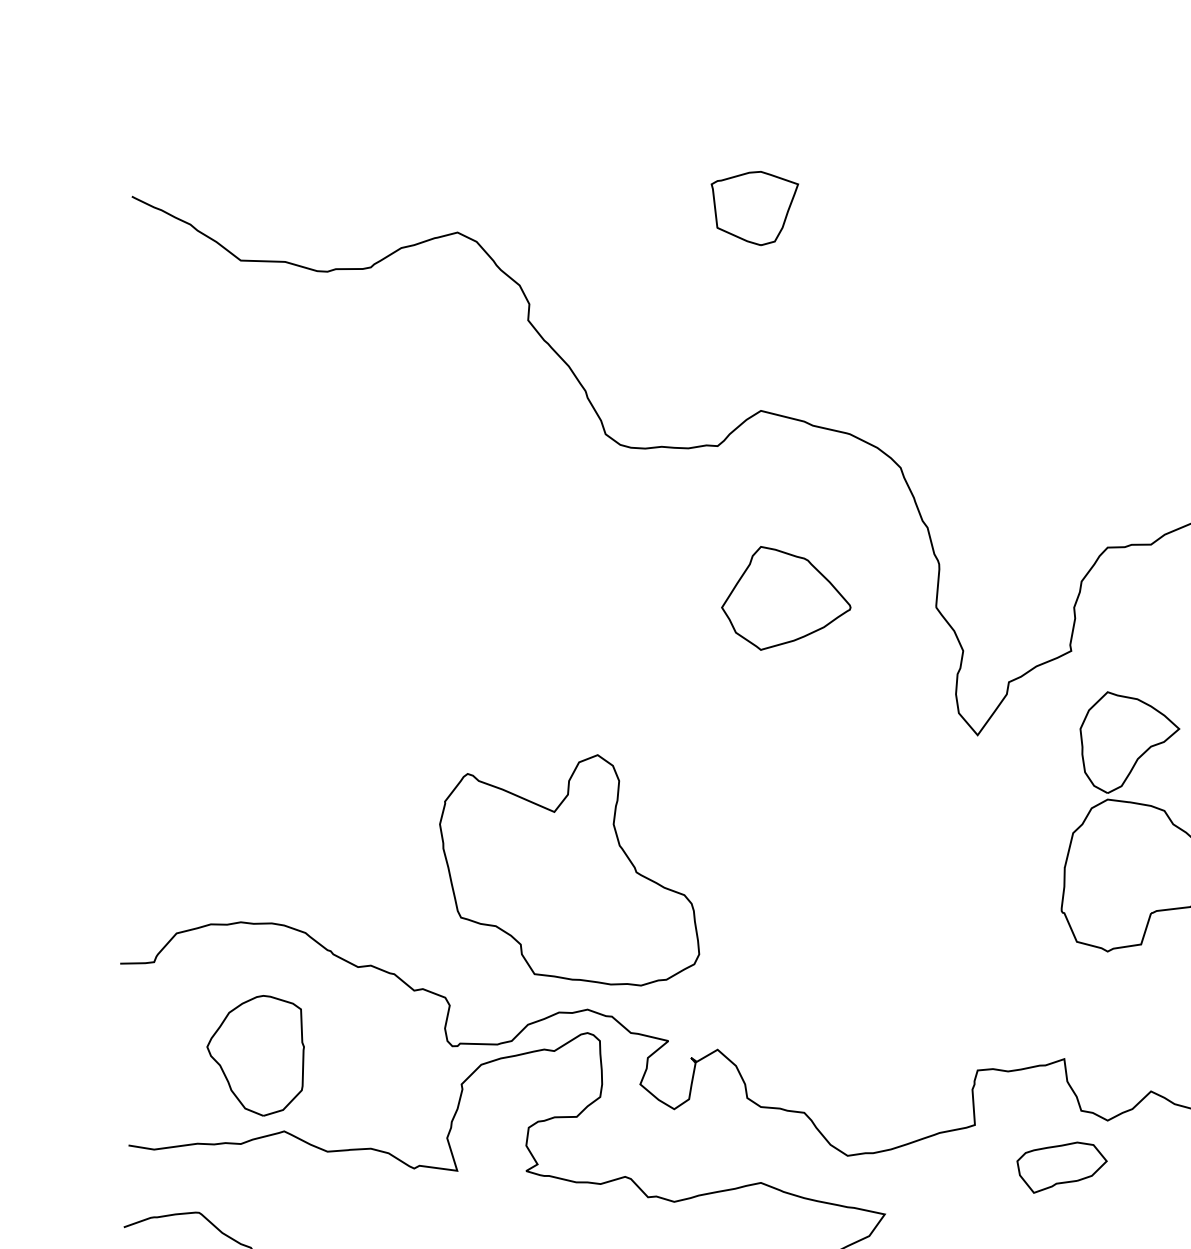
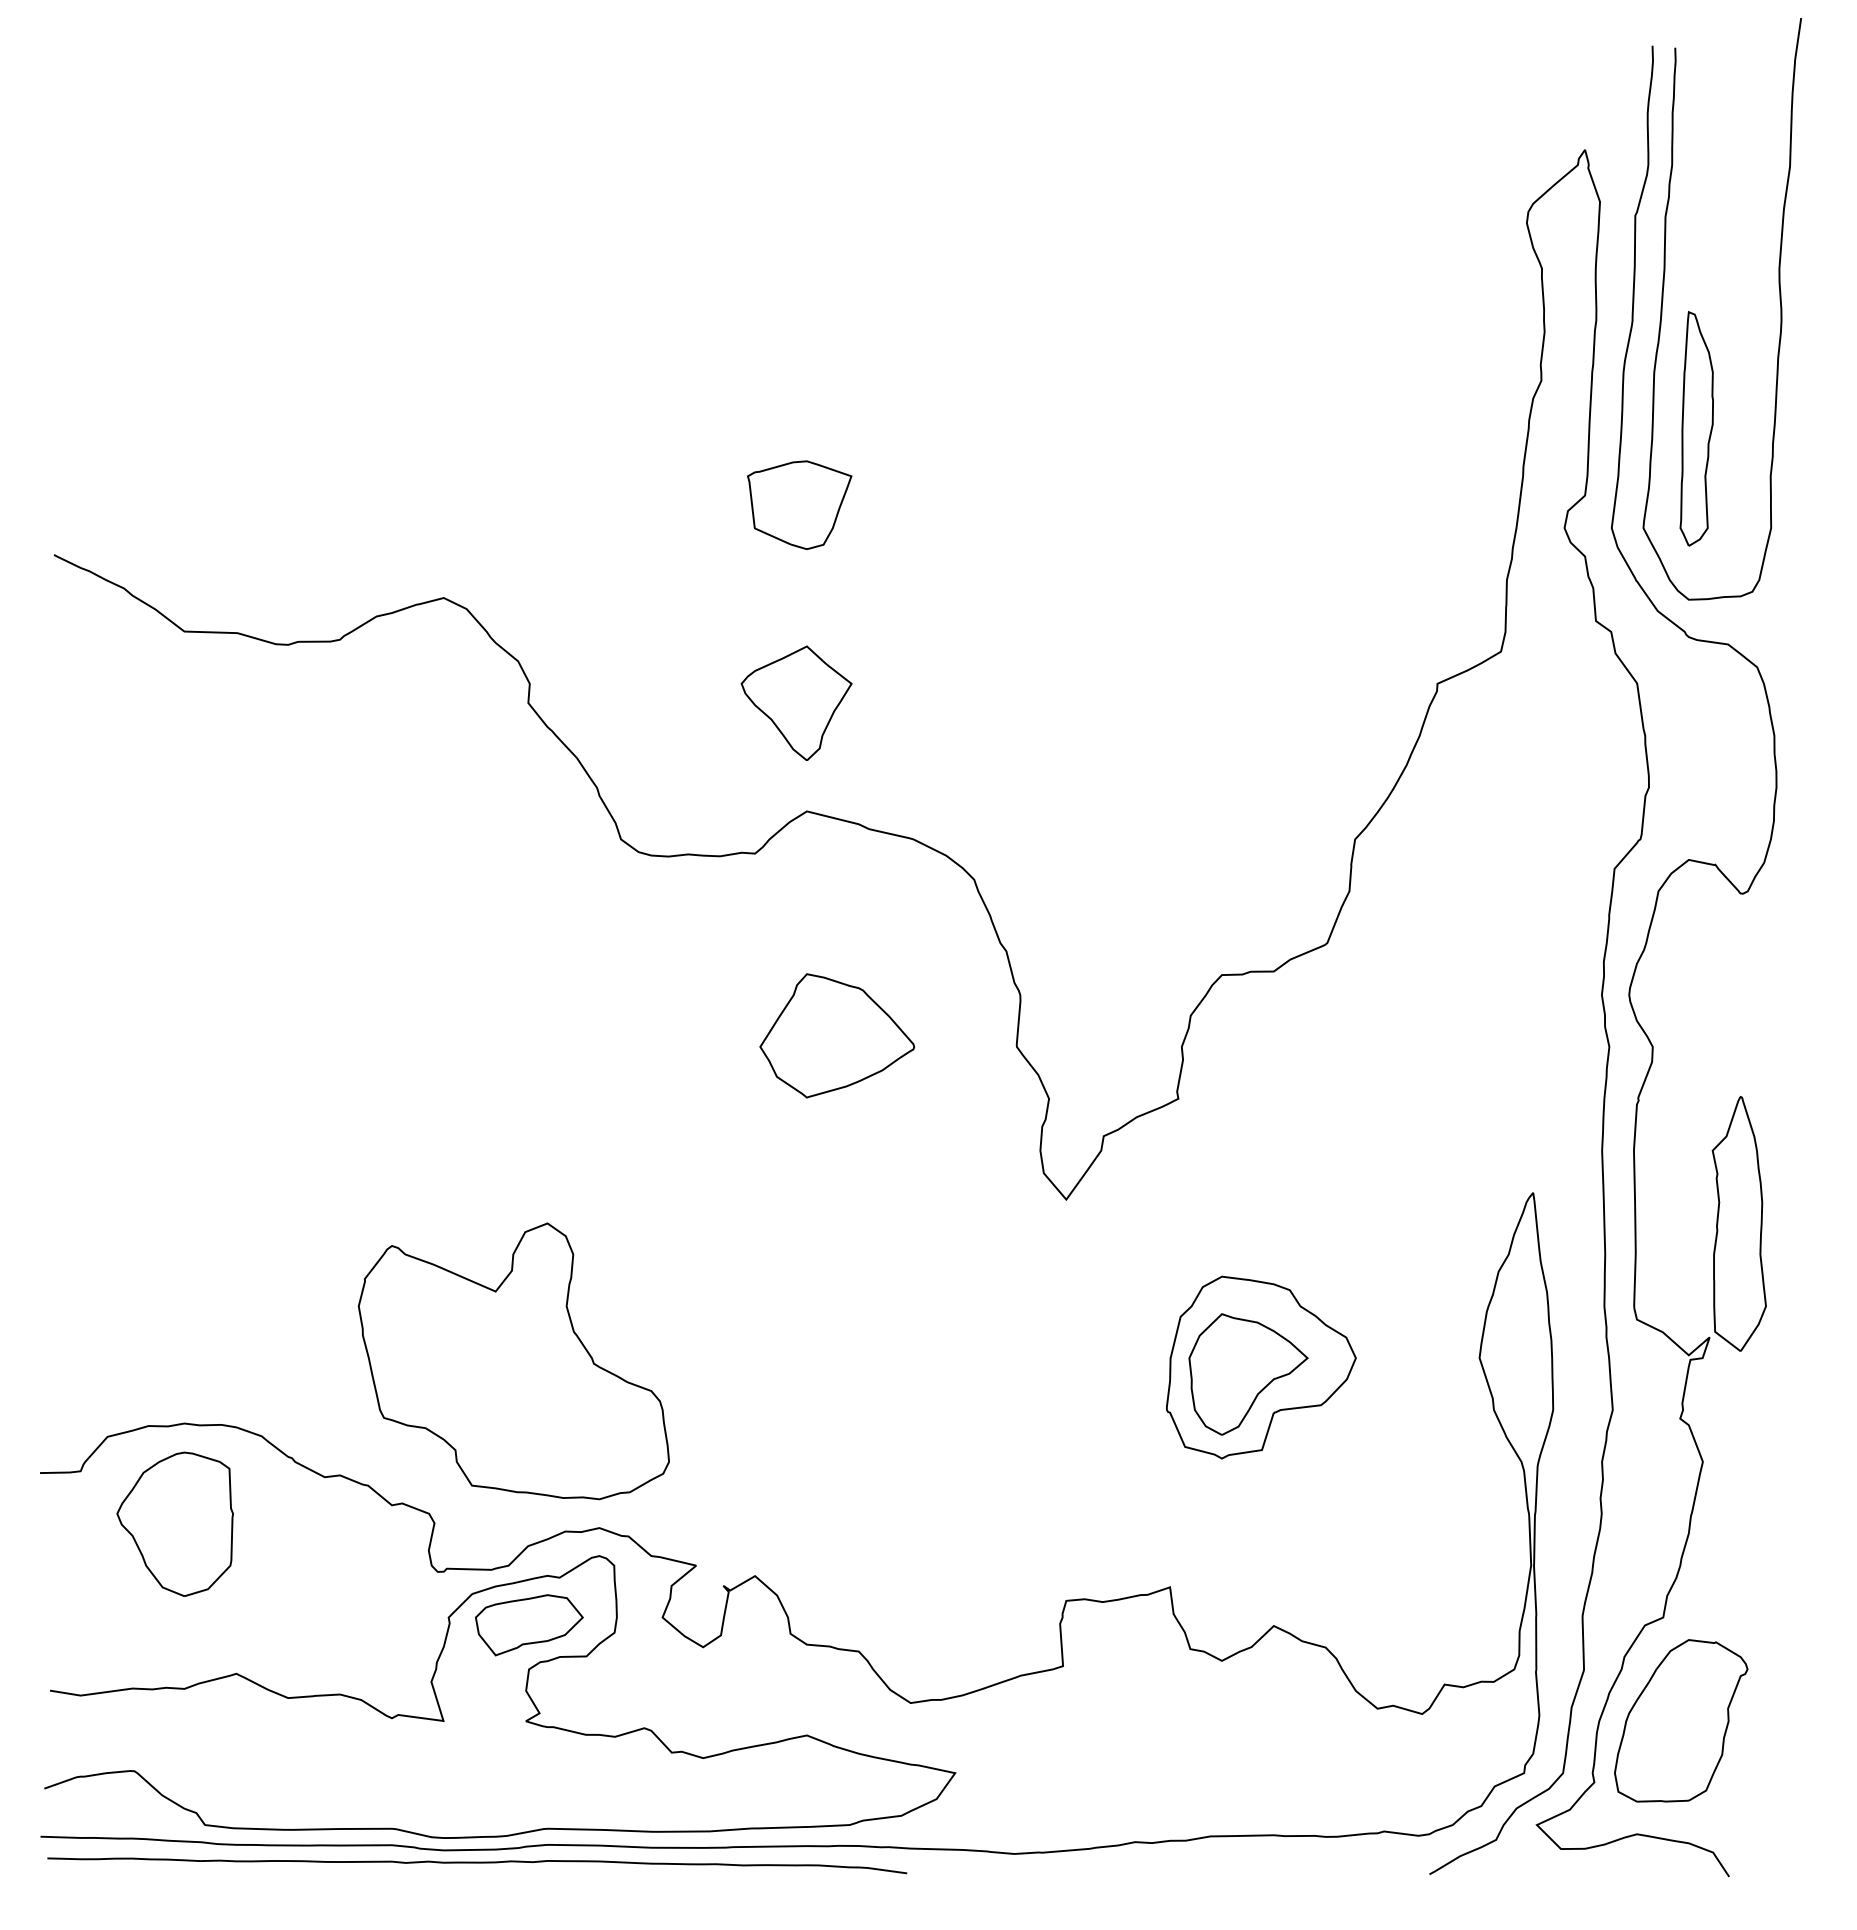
part: (754, 207) -> (799, 504), moved
part: (752, 319) -> (796, 702), added
part: (1129, 742) -> (1248, 1374), moved
part: (569, 870) -> (513, 1361), moved
part: (255, 1055) -> (174, 1523), moved
part: (1062, 1167) -> (529, 1625), moved

